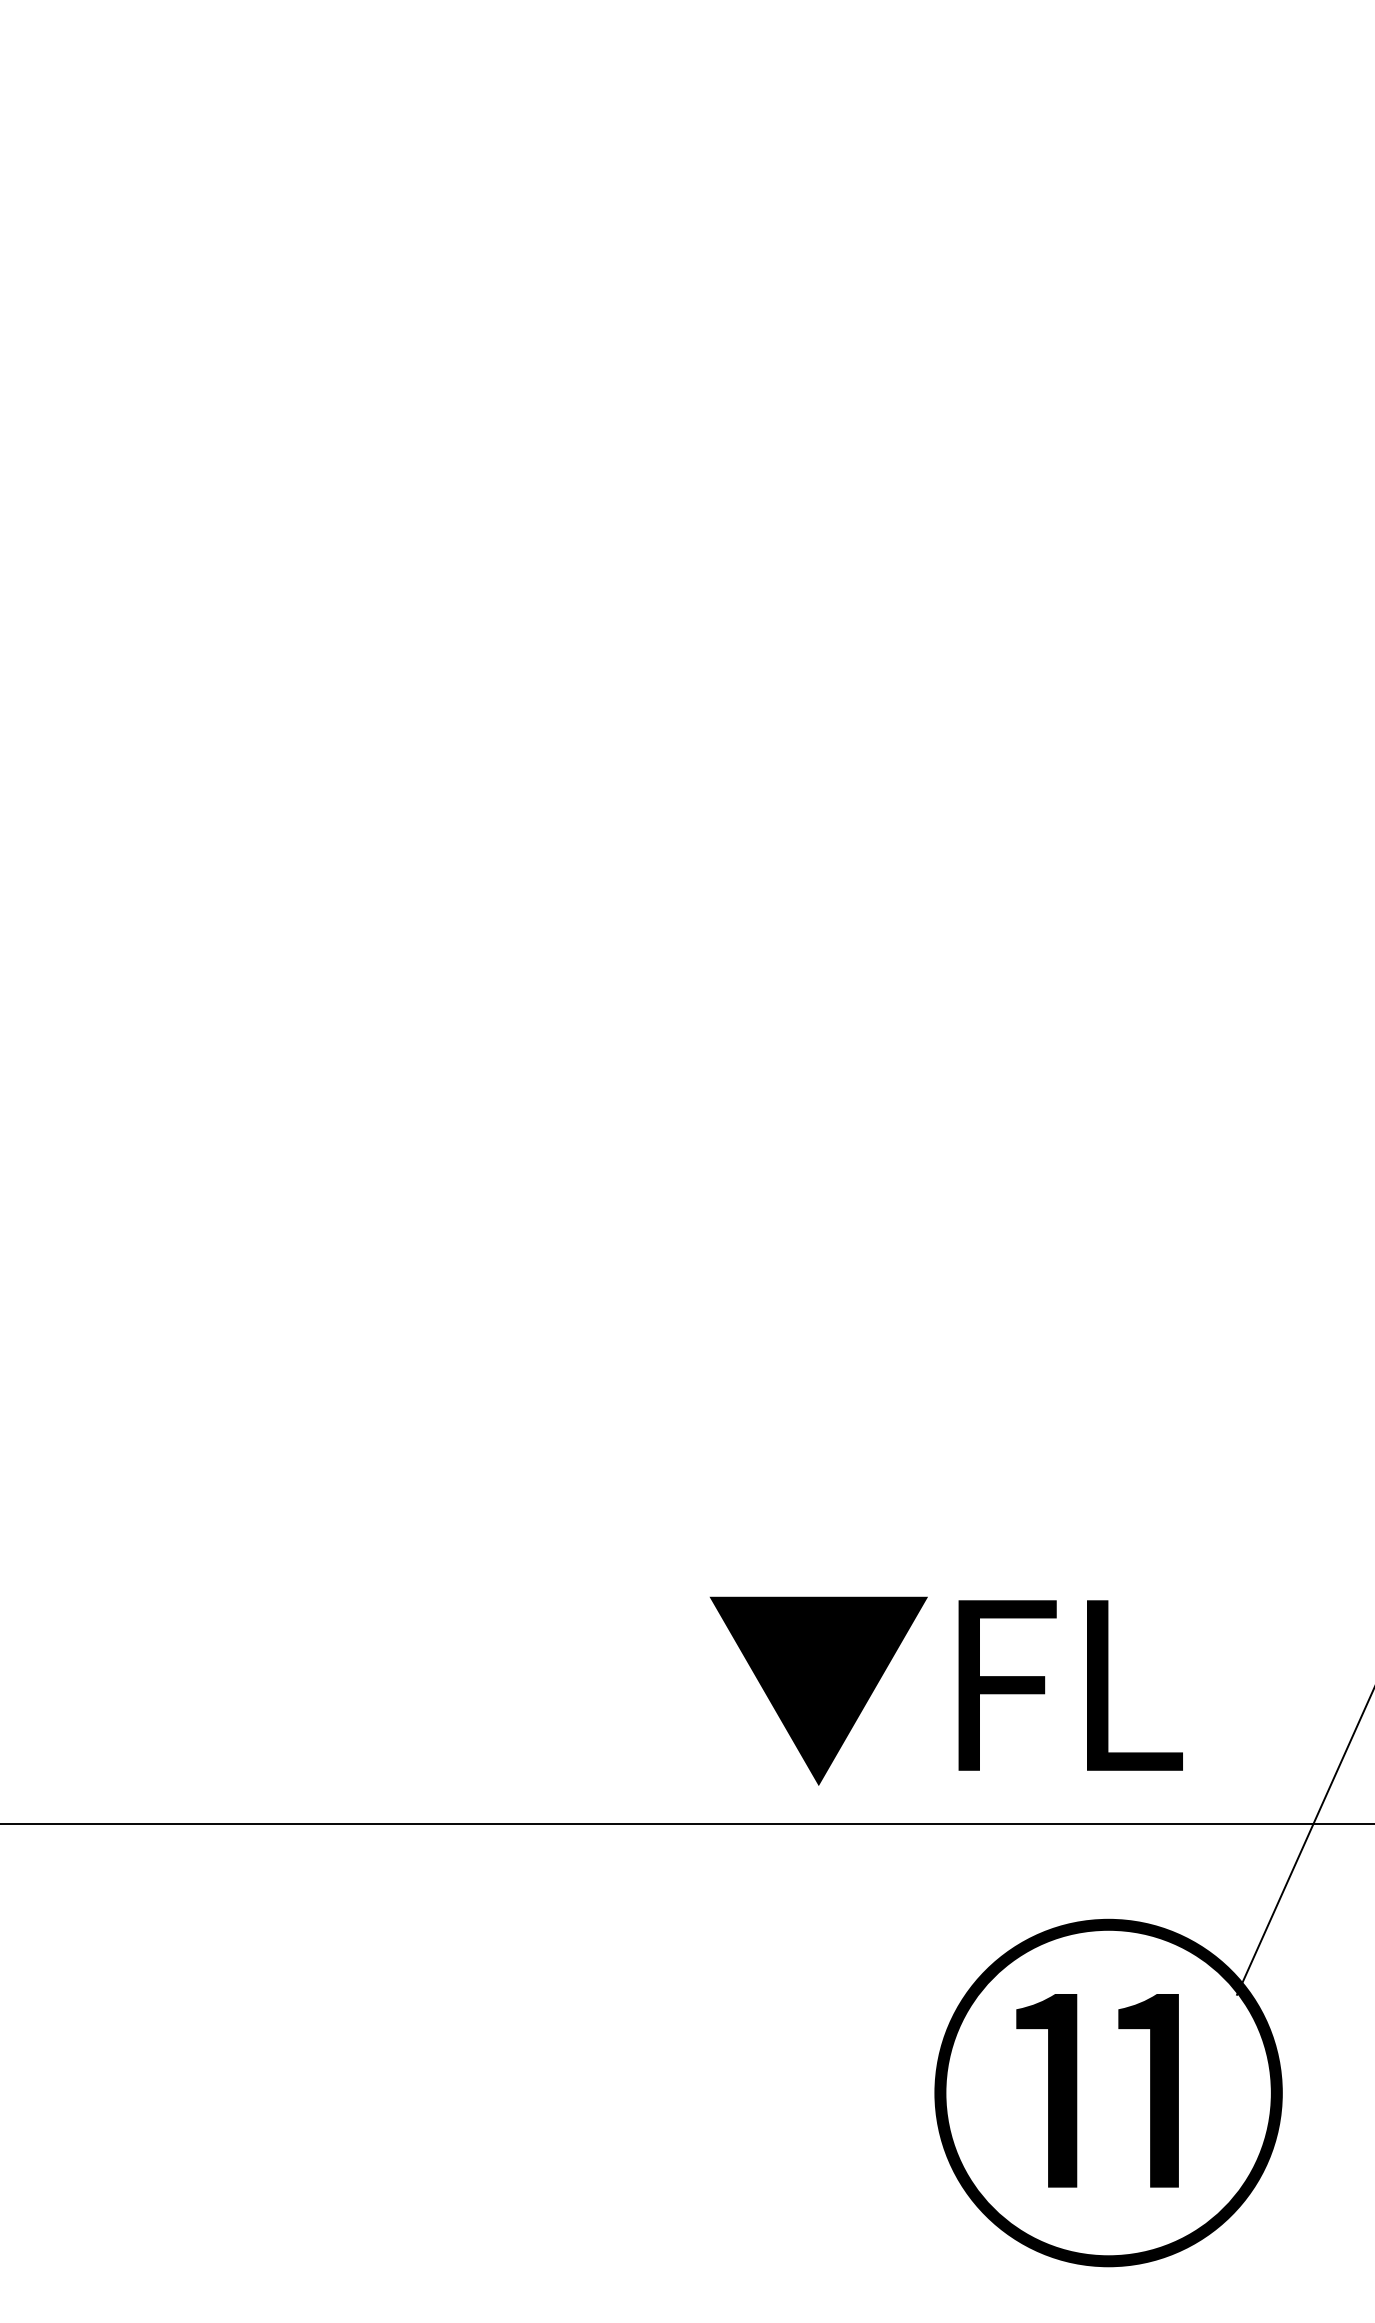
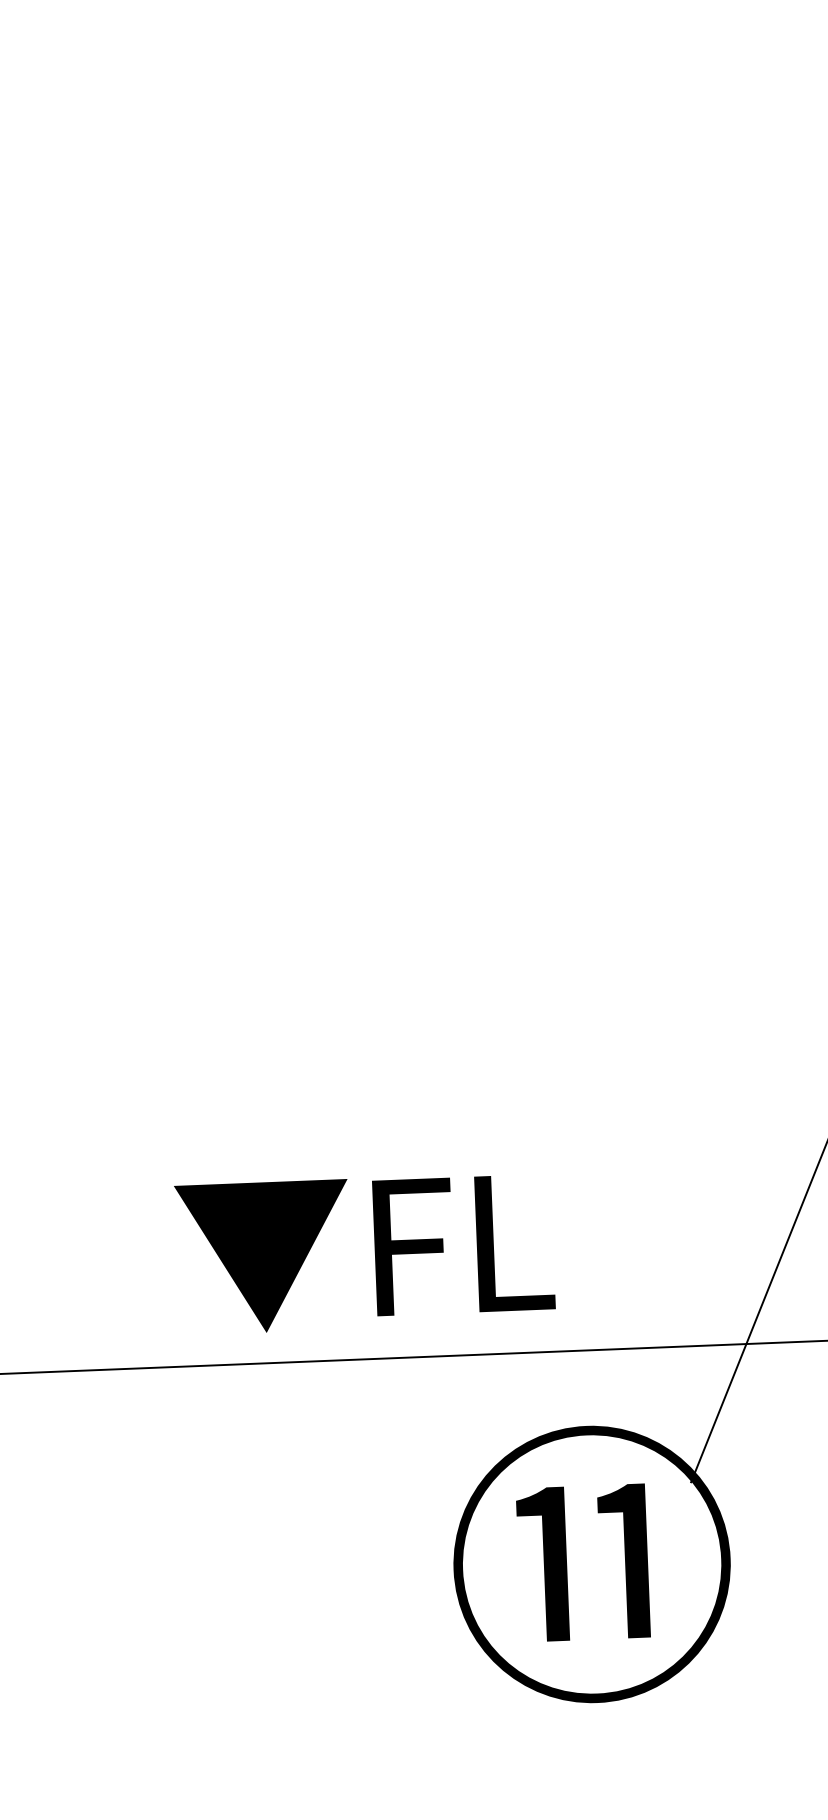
text: (945, 1690) -> (364, 1252), moved

